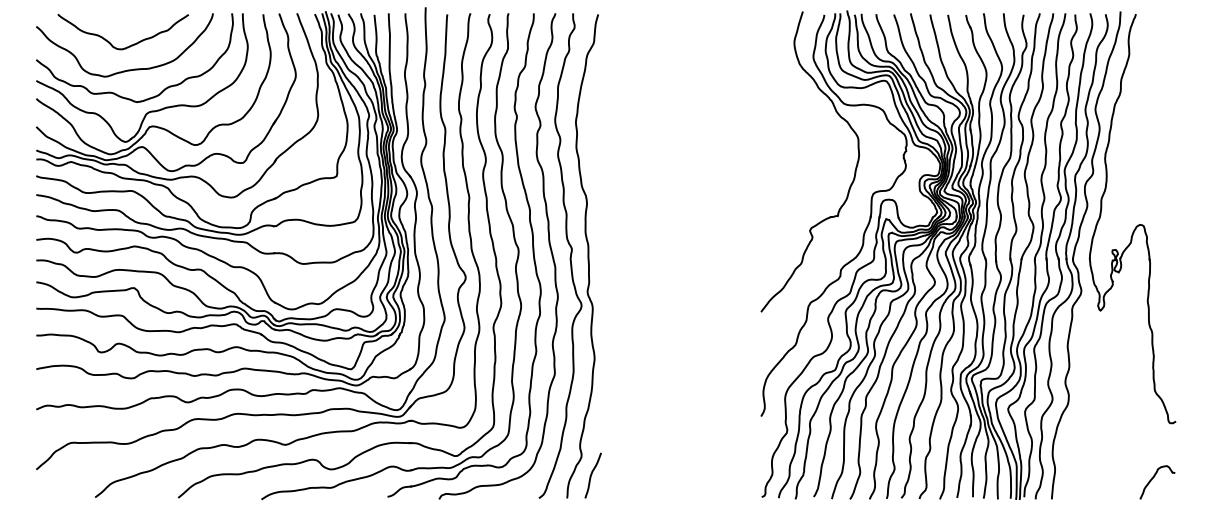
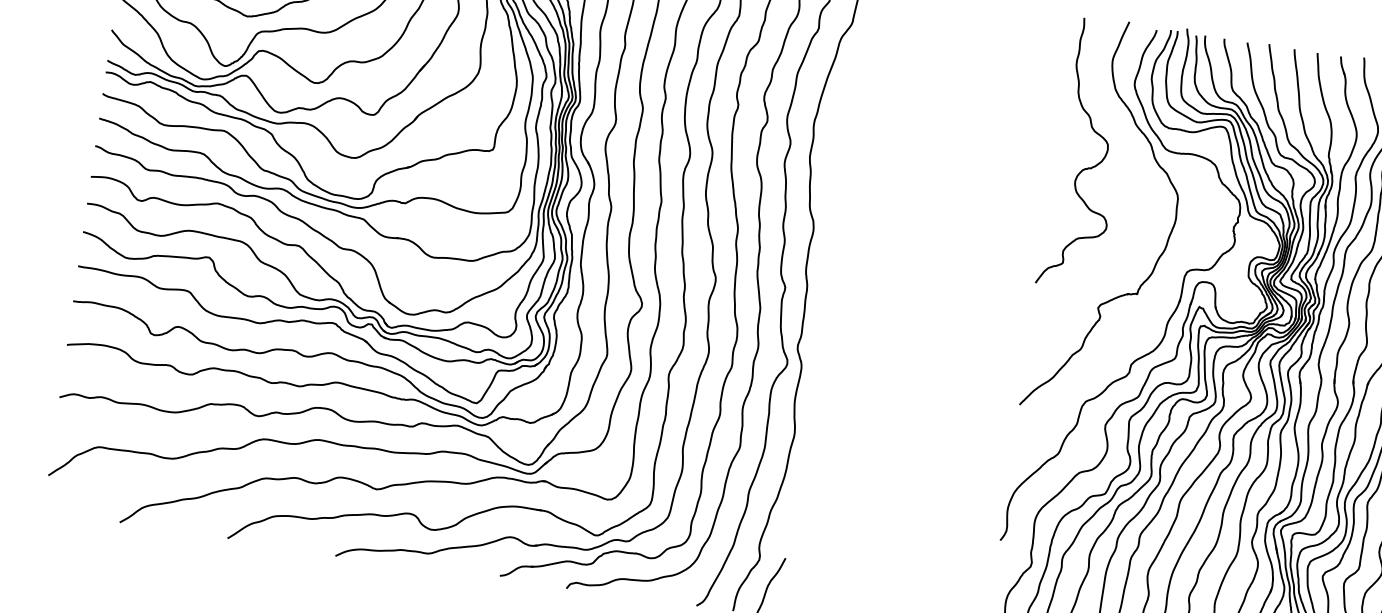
curve: (787, 125) -> (1088, 167), added

